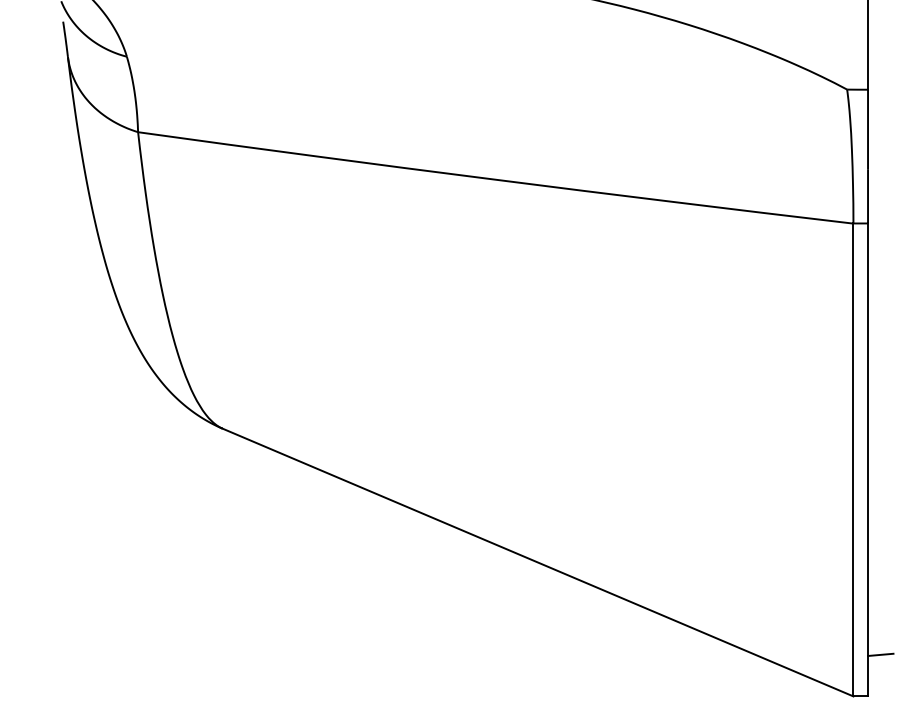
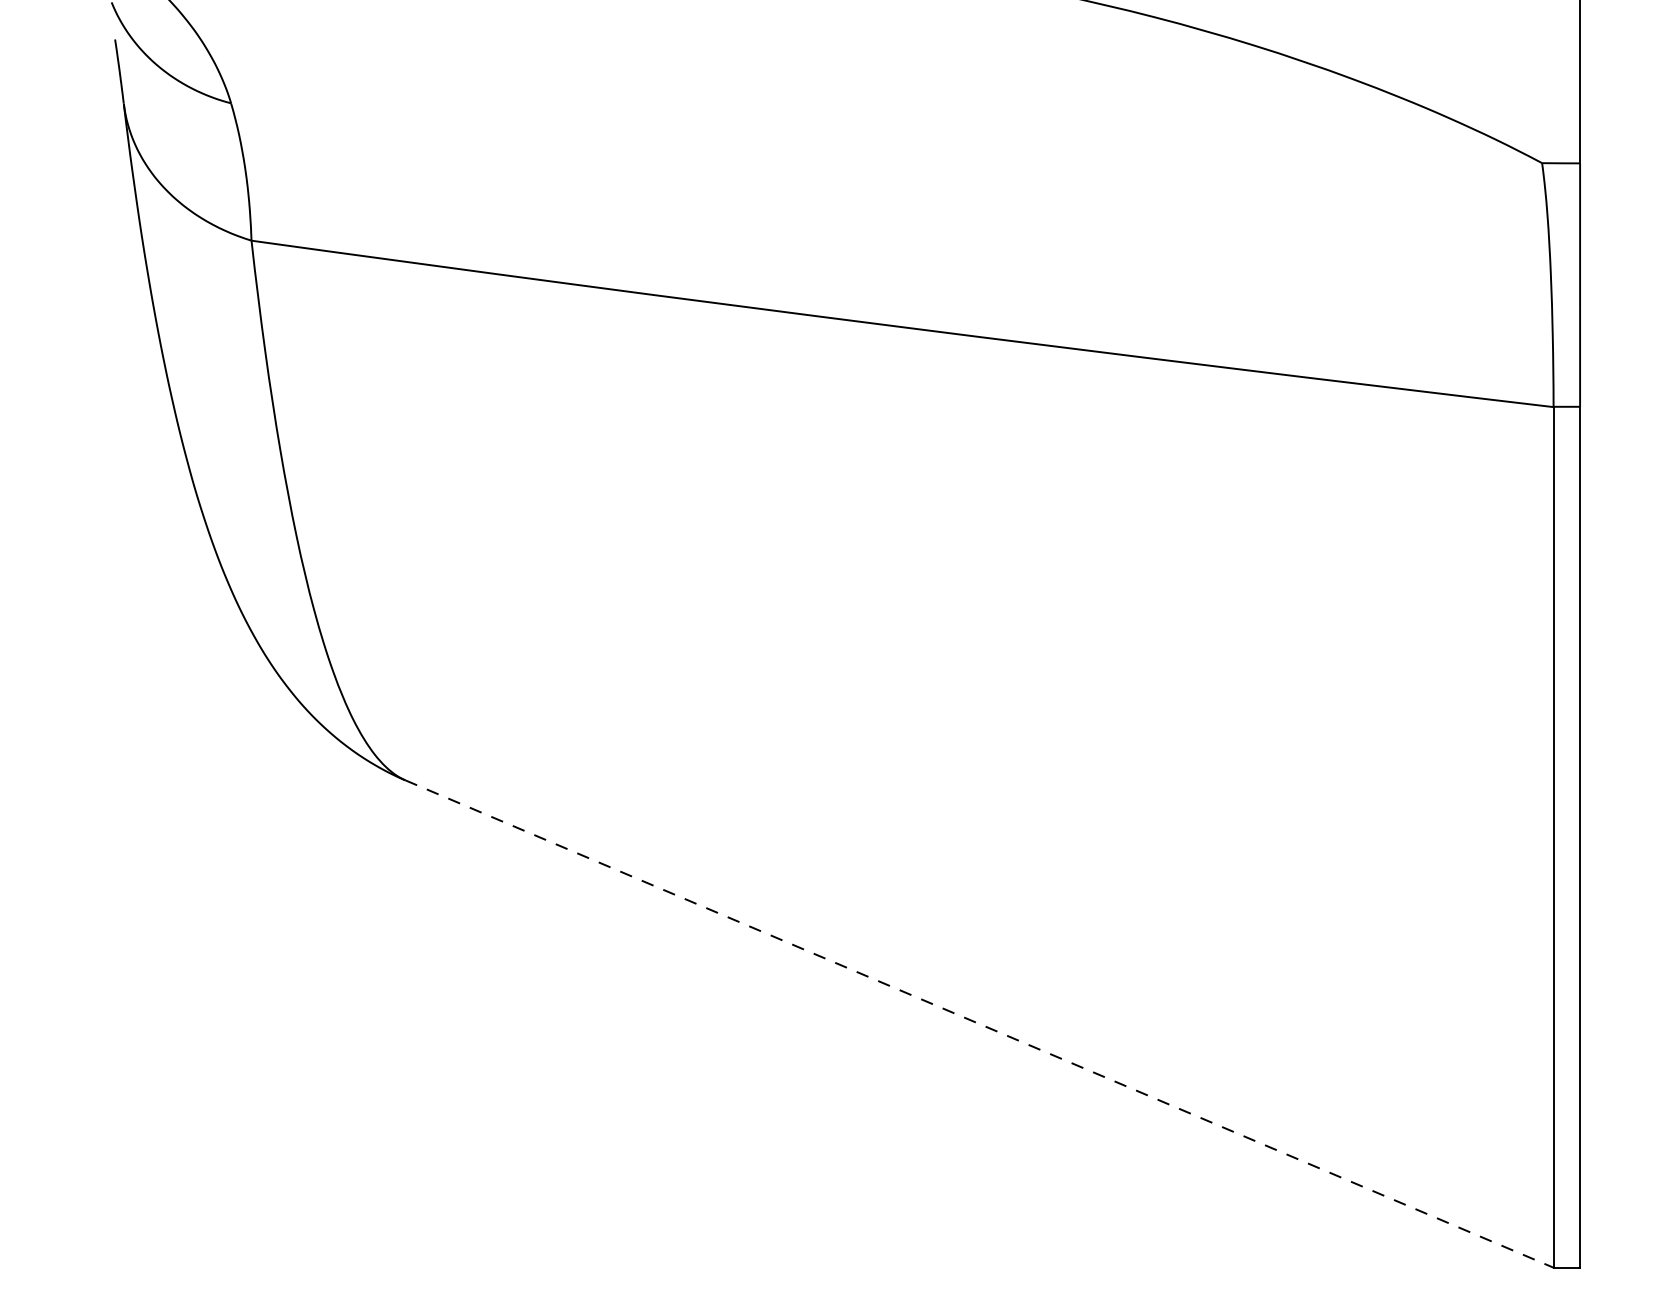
line: (538, 562) -> (980, 1023), solid -> dashed
line: (880, 654) -> (1602, 1191), removed

